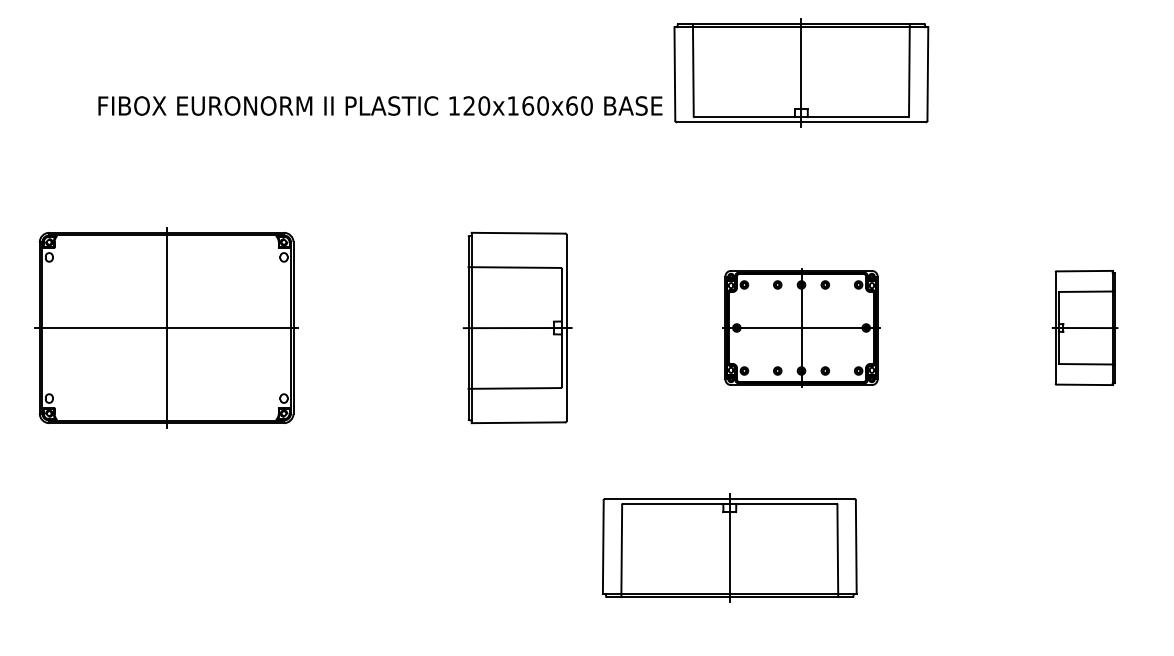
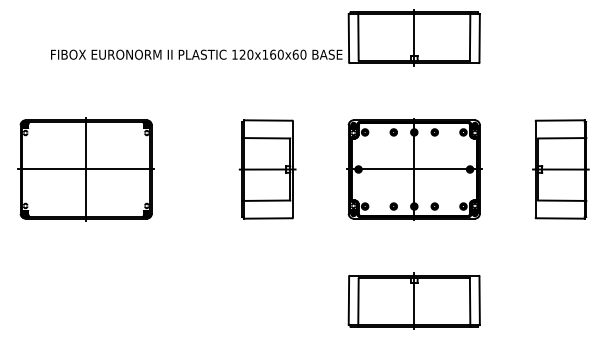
part: (801, 328) -> (414, 169), size x1.67
part: (1084, 328) -> (560, 169), size x1.67
part: (728, 546) -> (413, 300), moved

